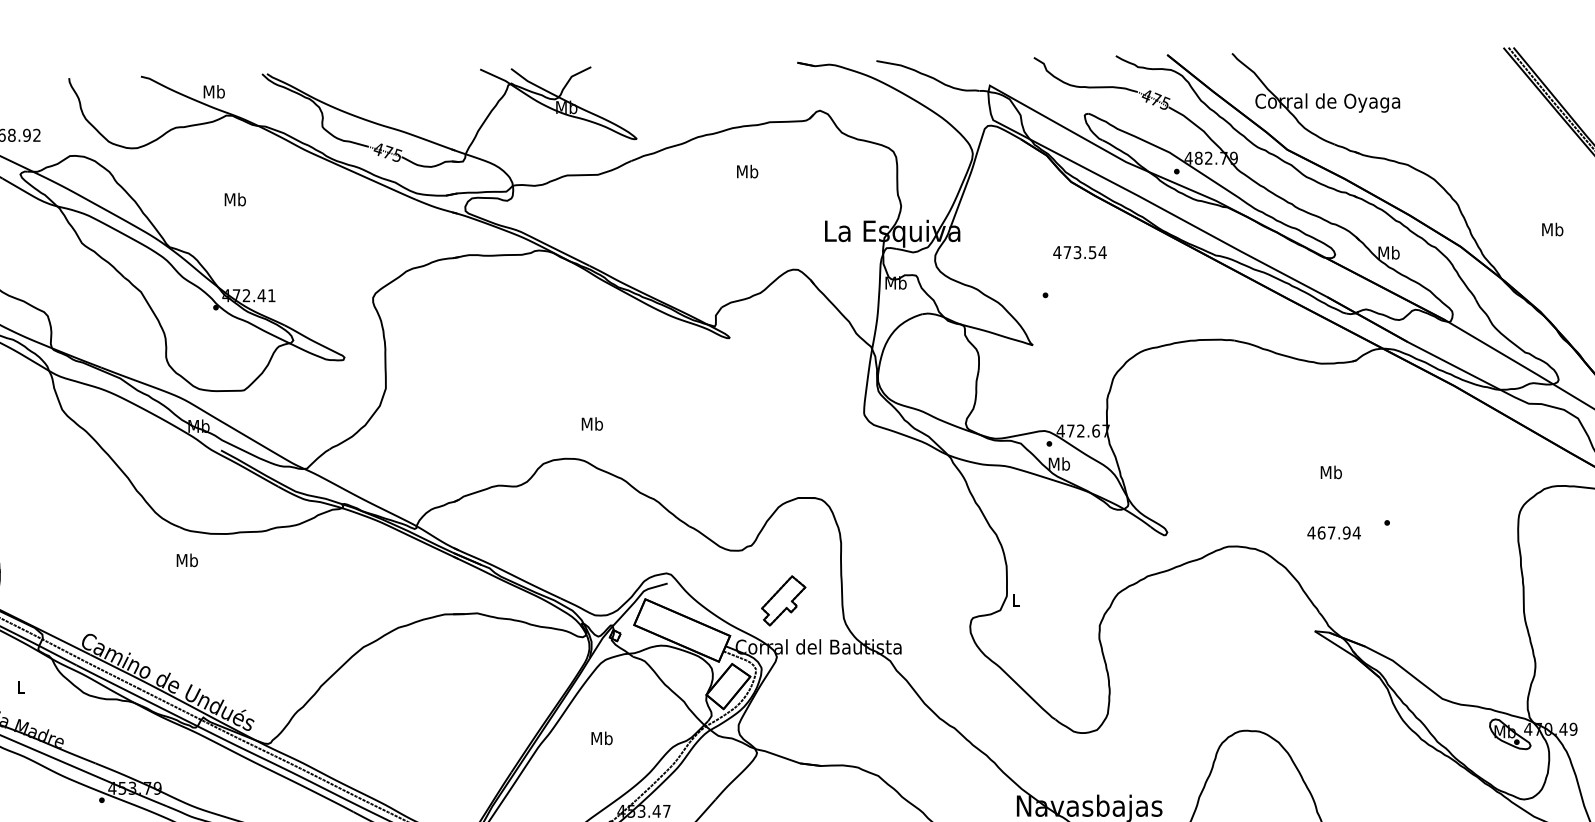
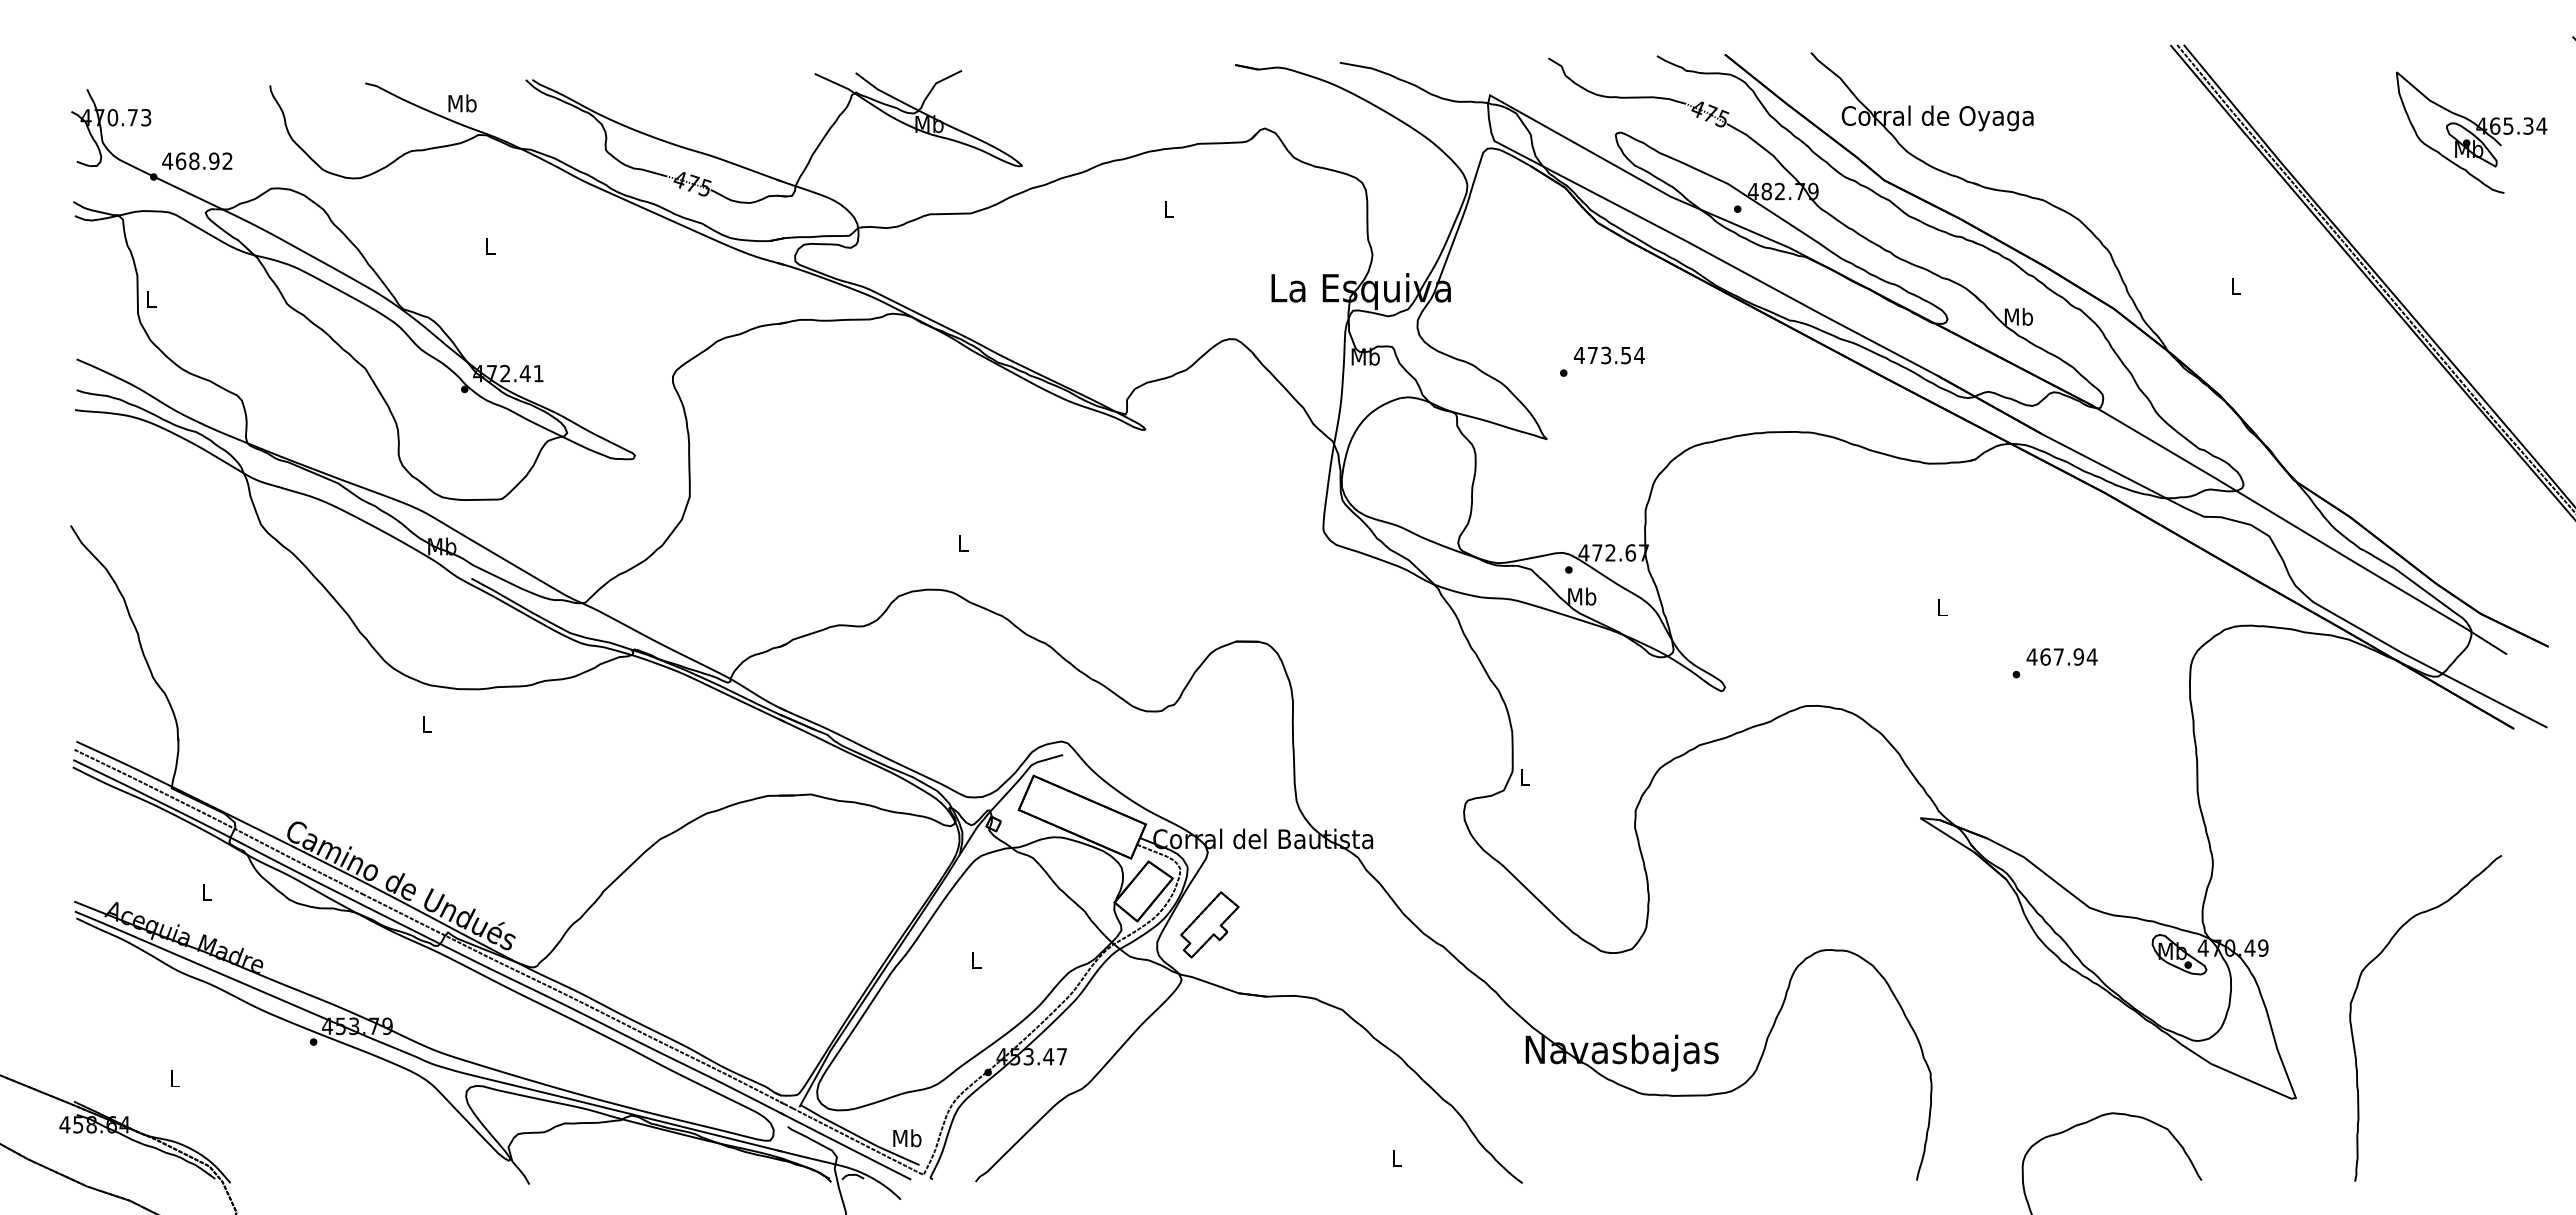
text: (747, 171) -> (1169, 209), Mb -> L
text: (235, 199) -> (490, 246), Mb -> L
text: (1552, 229) -> (2235, 285), Mb -> L
text: (1080, 252) -> (1609, 355), moved
text: (592, 423) -> (963, 543), Mb -> L
text: (1331, 472) -> (1942, 607), Mb -> L
text: (1333, 532) -> (2061, 656), moved
text: (187, 560) -> (426, 724), Mb -> L
part: (783, 600) -> (1209, 924), moved
text: (602, 738) -> (976, 960), Mb -> L

